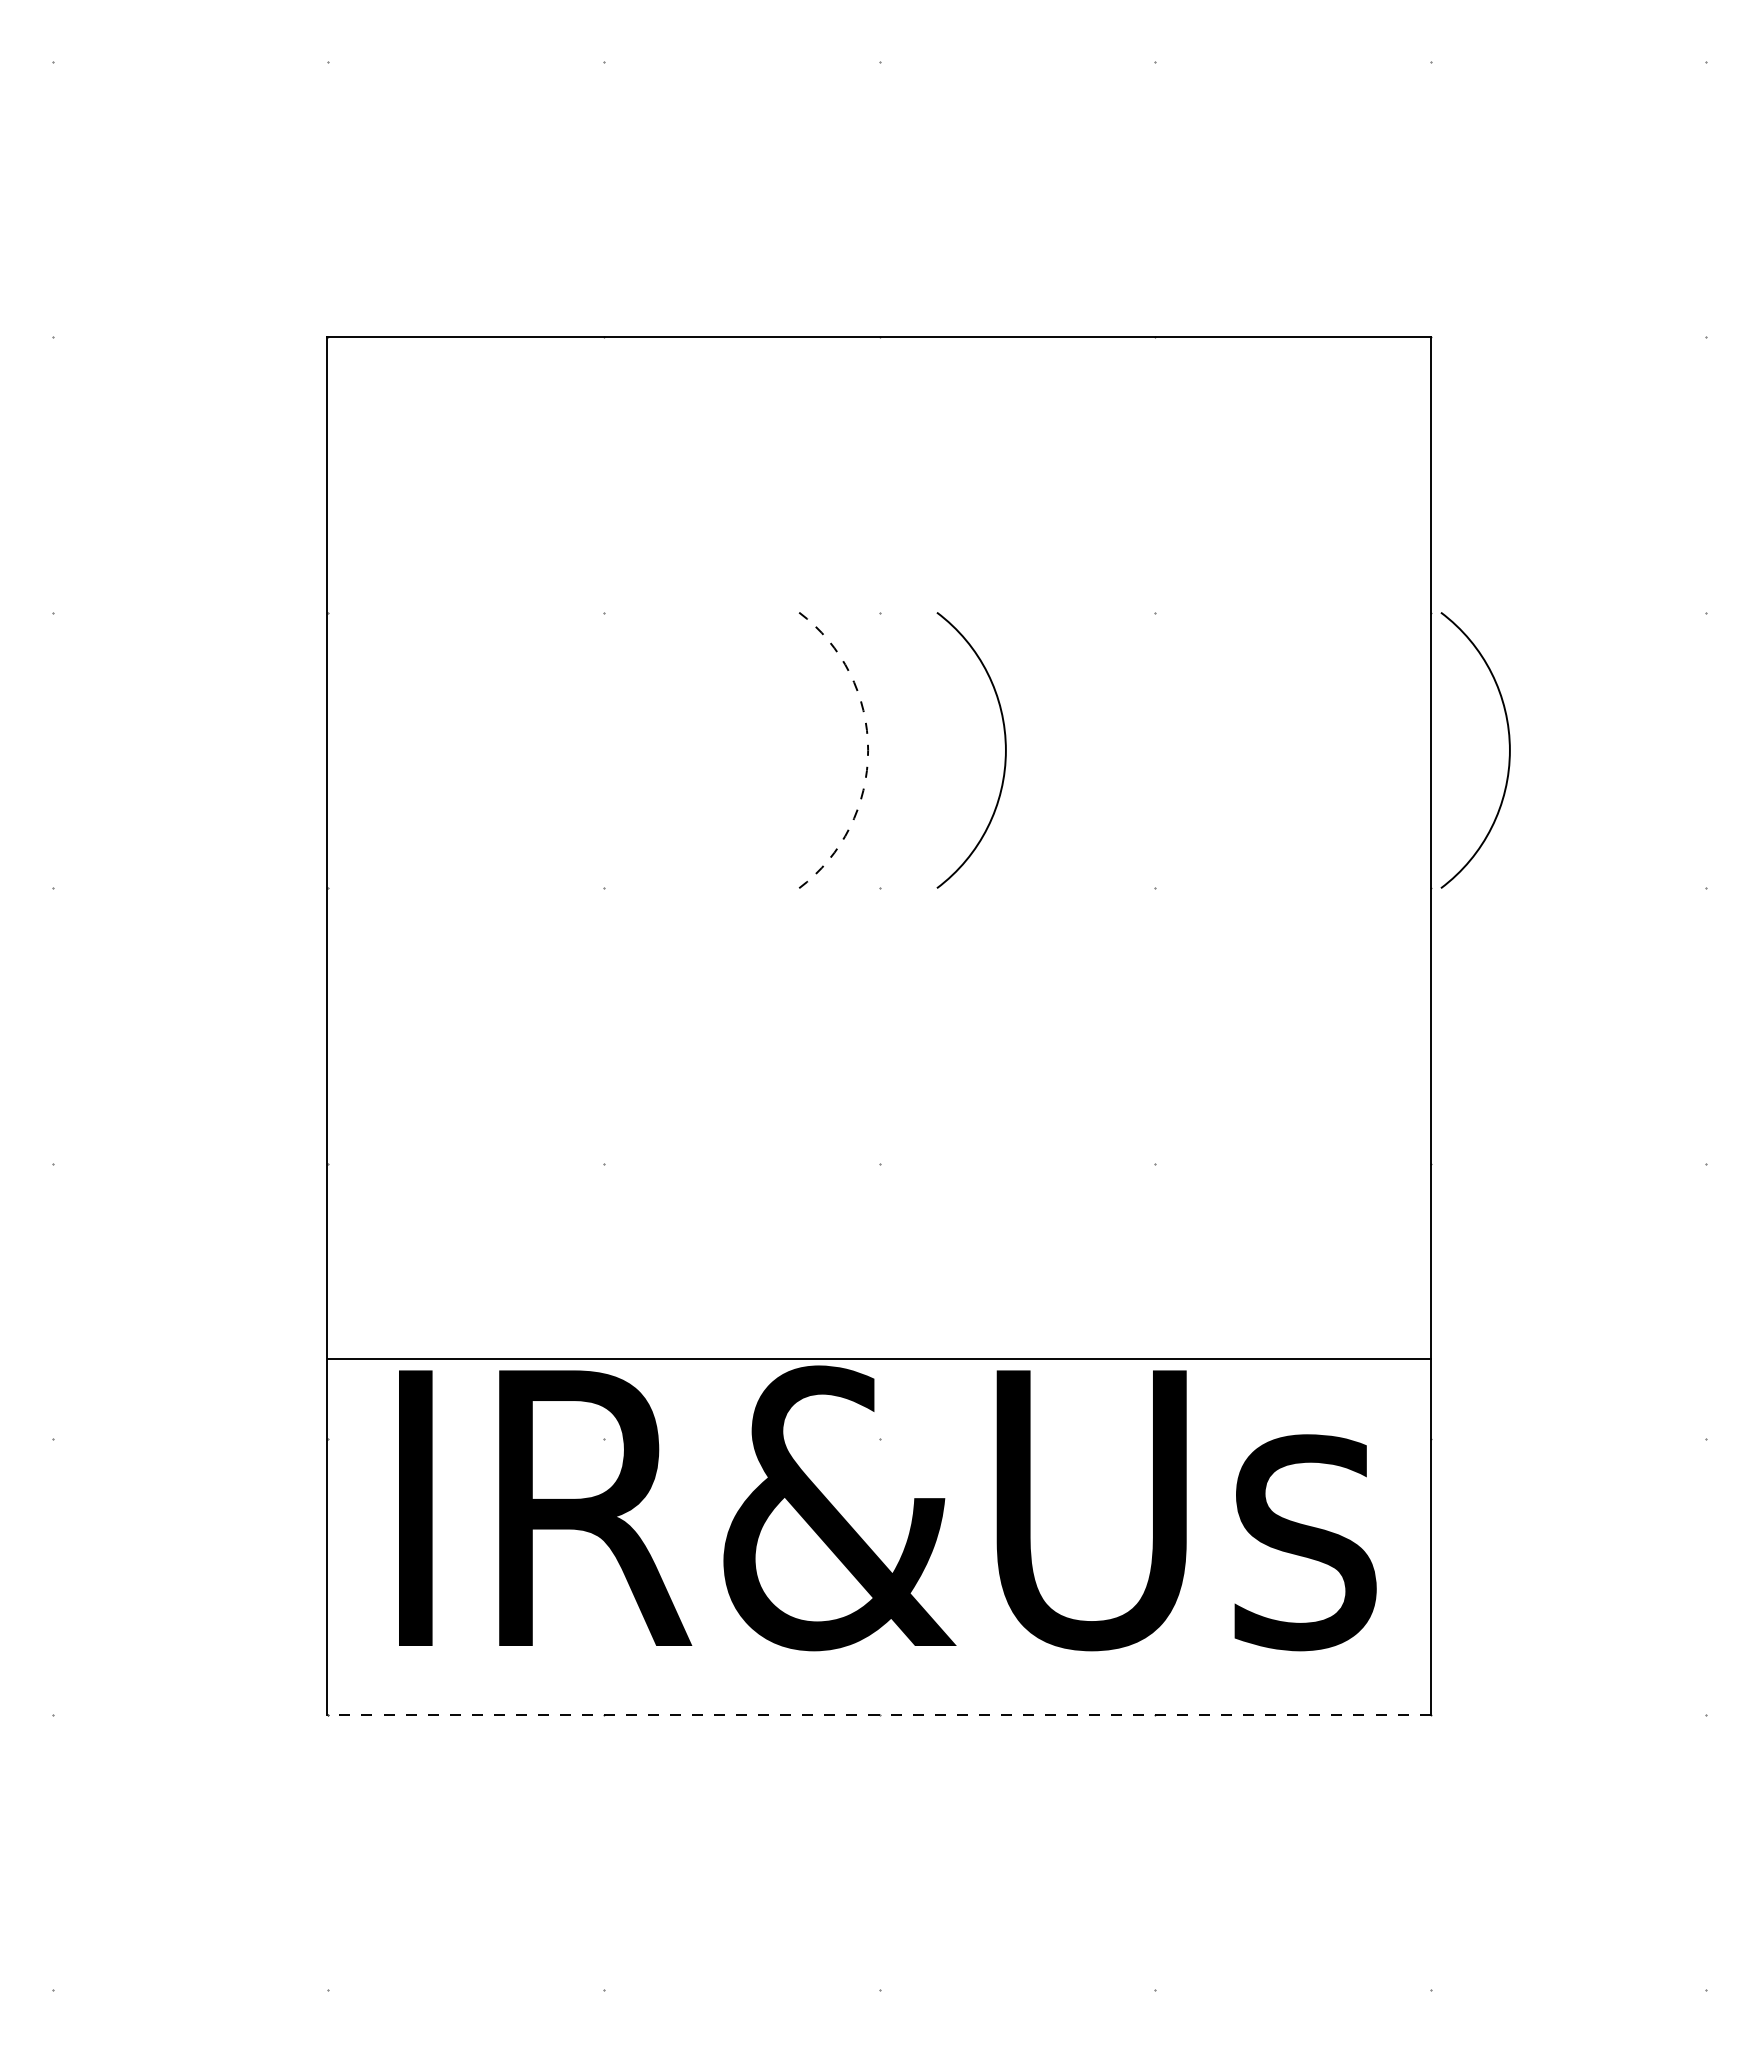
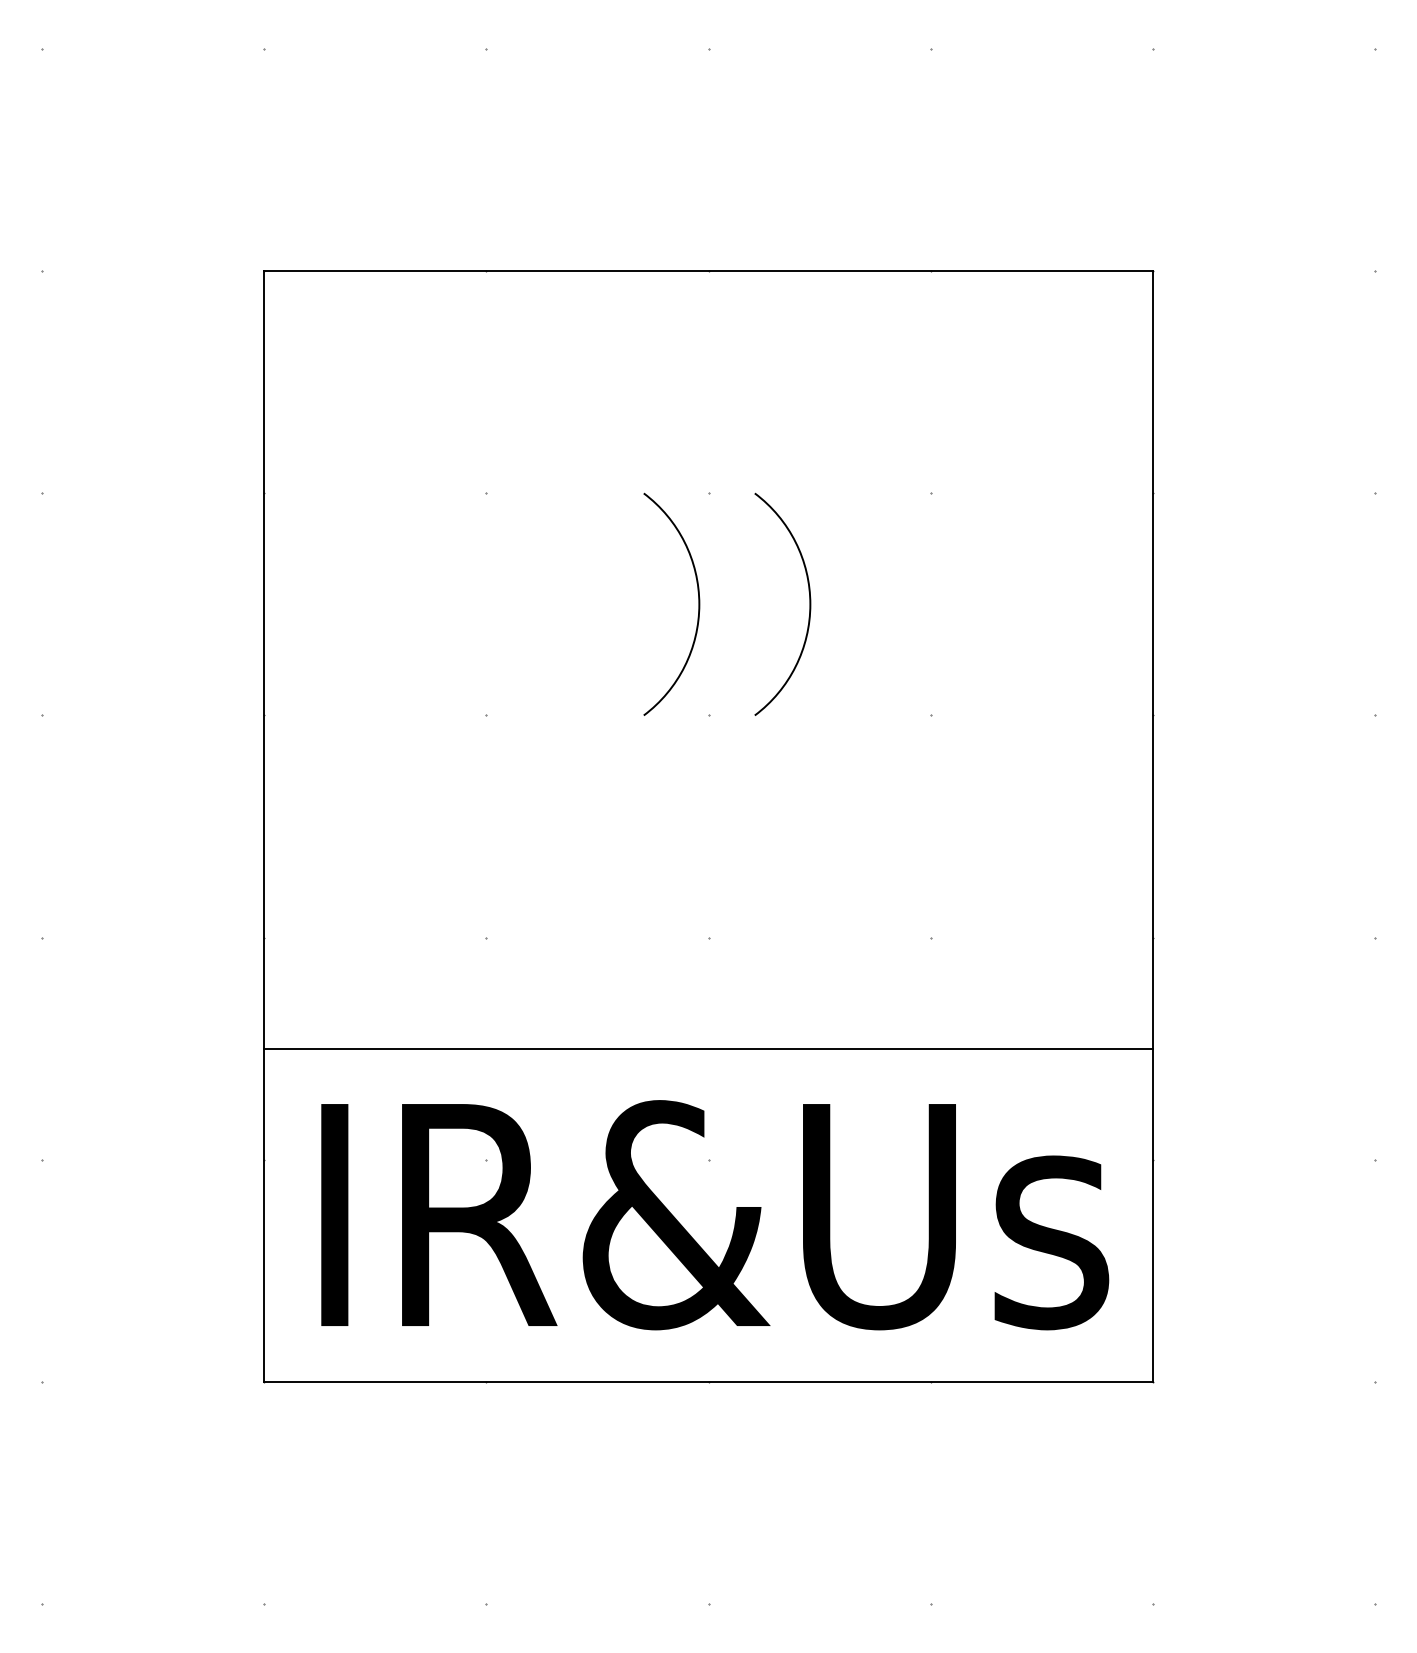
arc: (1508, 744) -> (1215, 599), removed
arc: (868, 750) -> (699, 604), dashed -> solid
line: (879, 1358) -> (708, 1048), moved
line: (879, 1714) -> (708, 1381), dashed -> solid

